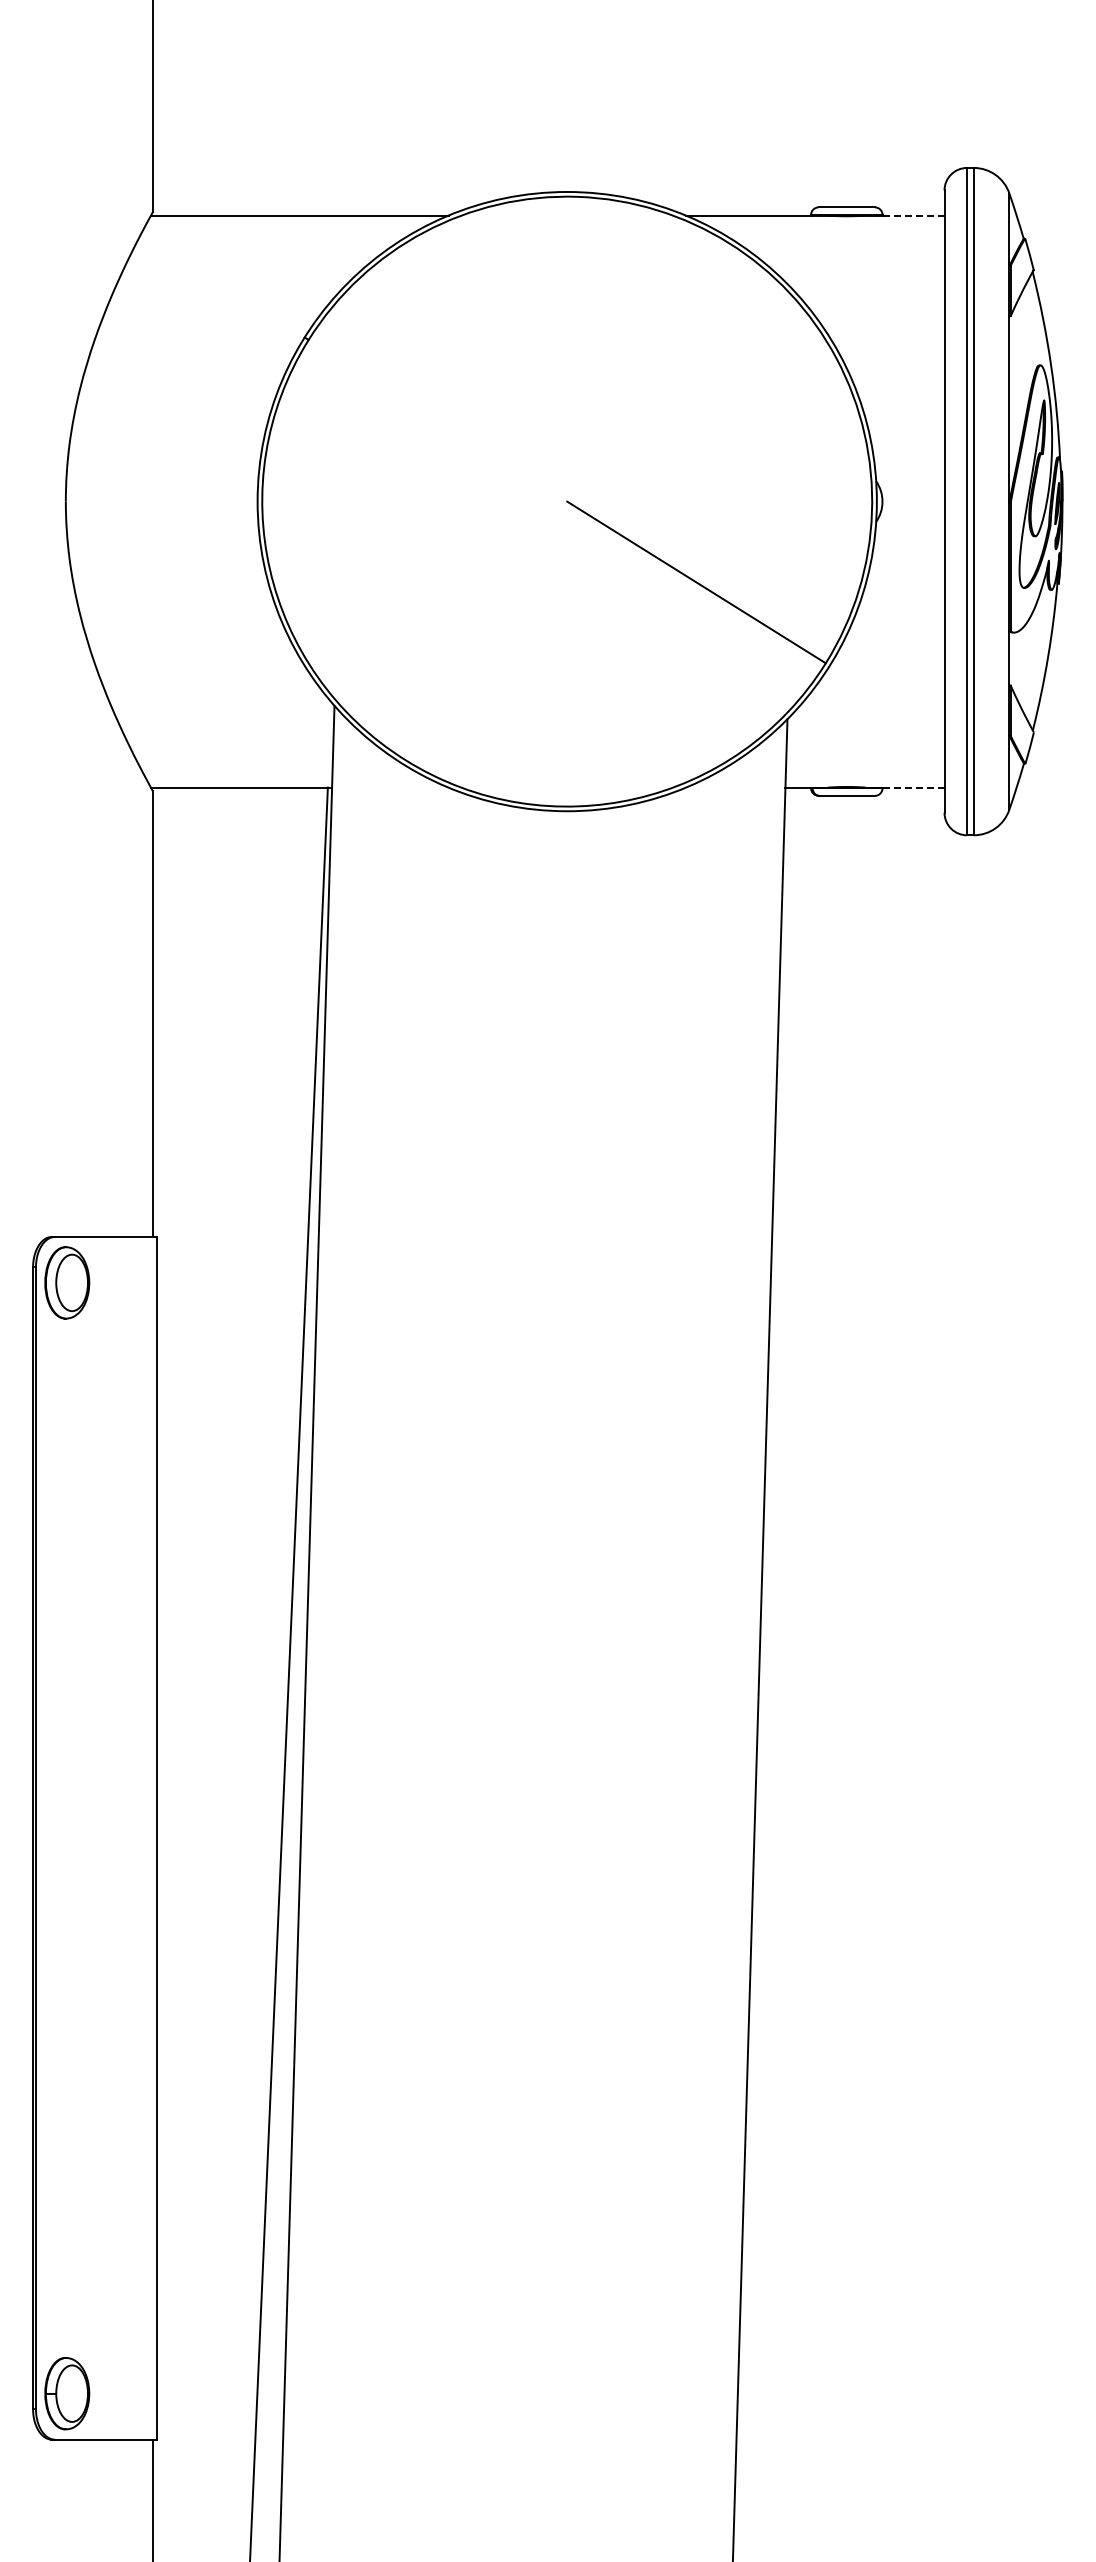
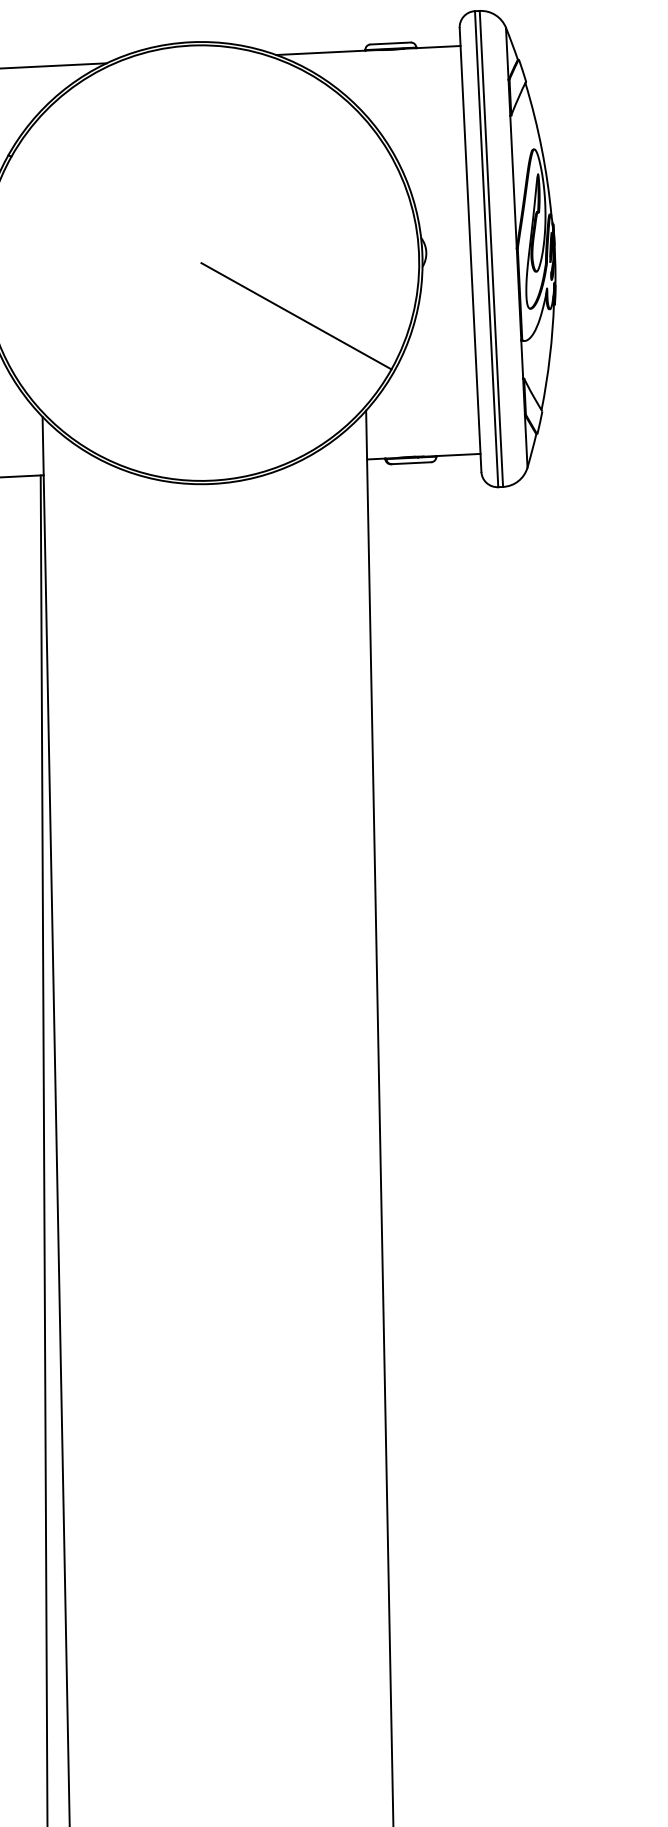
line: (913, 215) -> (438, 46), dashed -> solid
line: (914, 787) -> (459, 454), dashed -> solid

